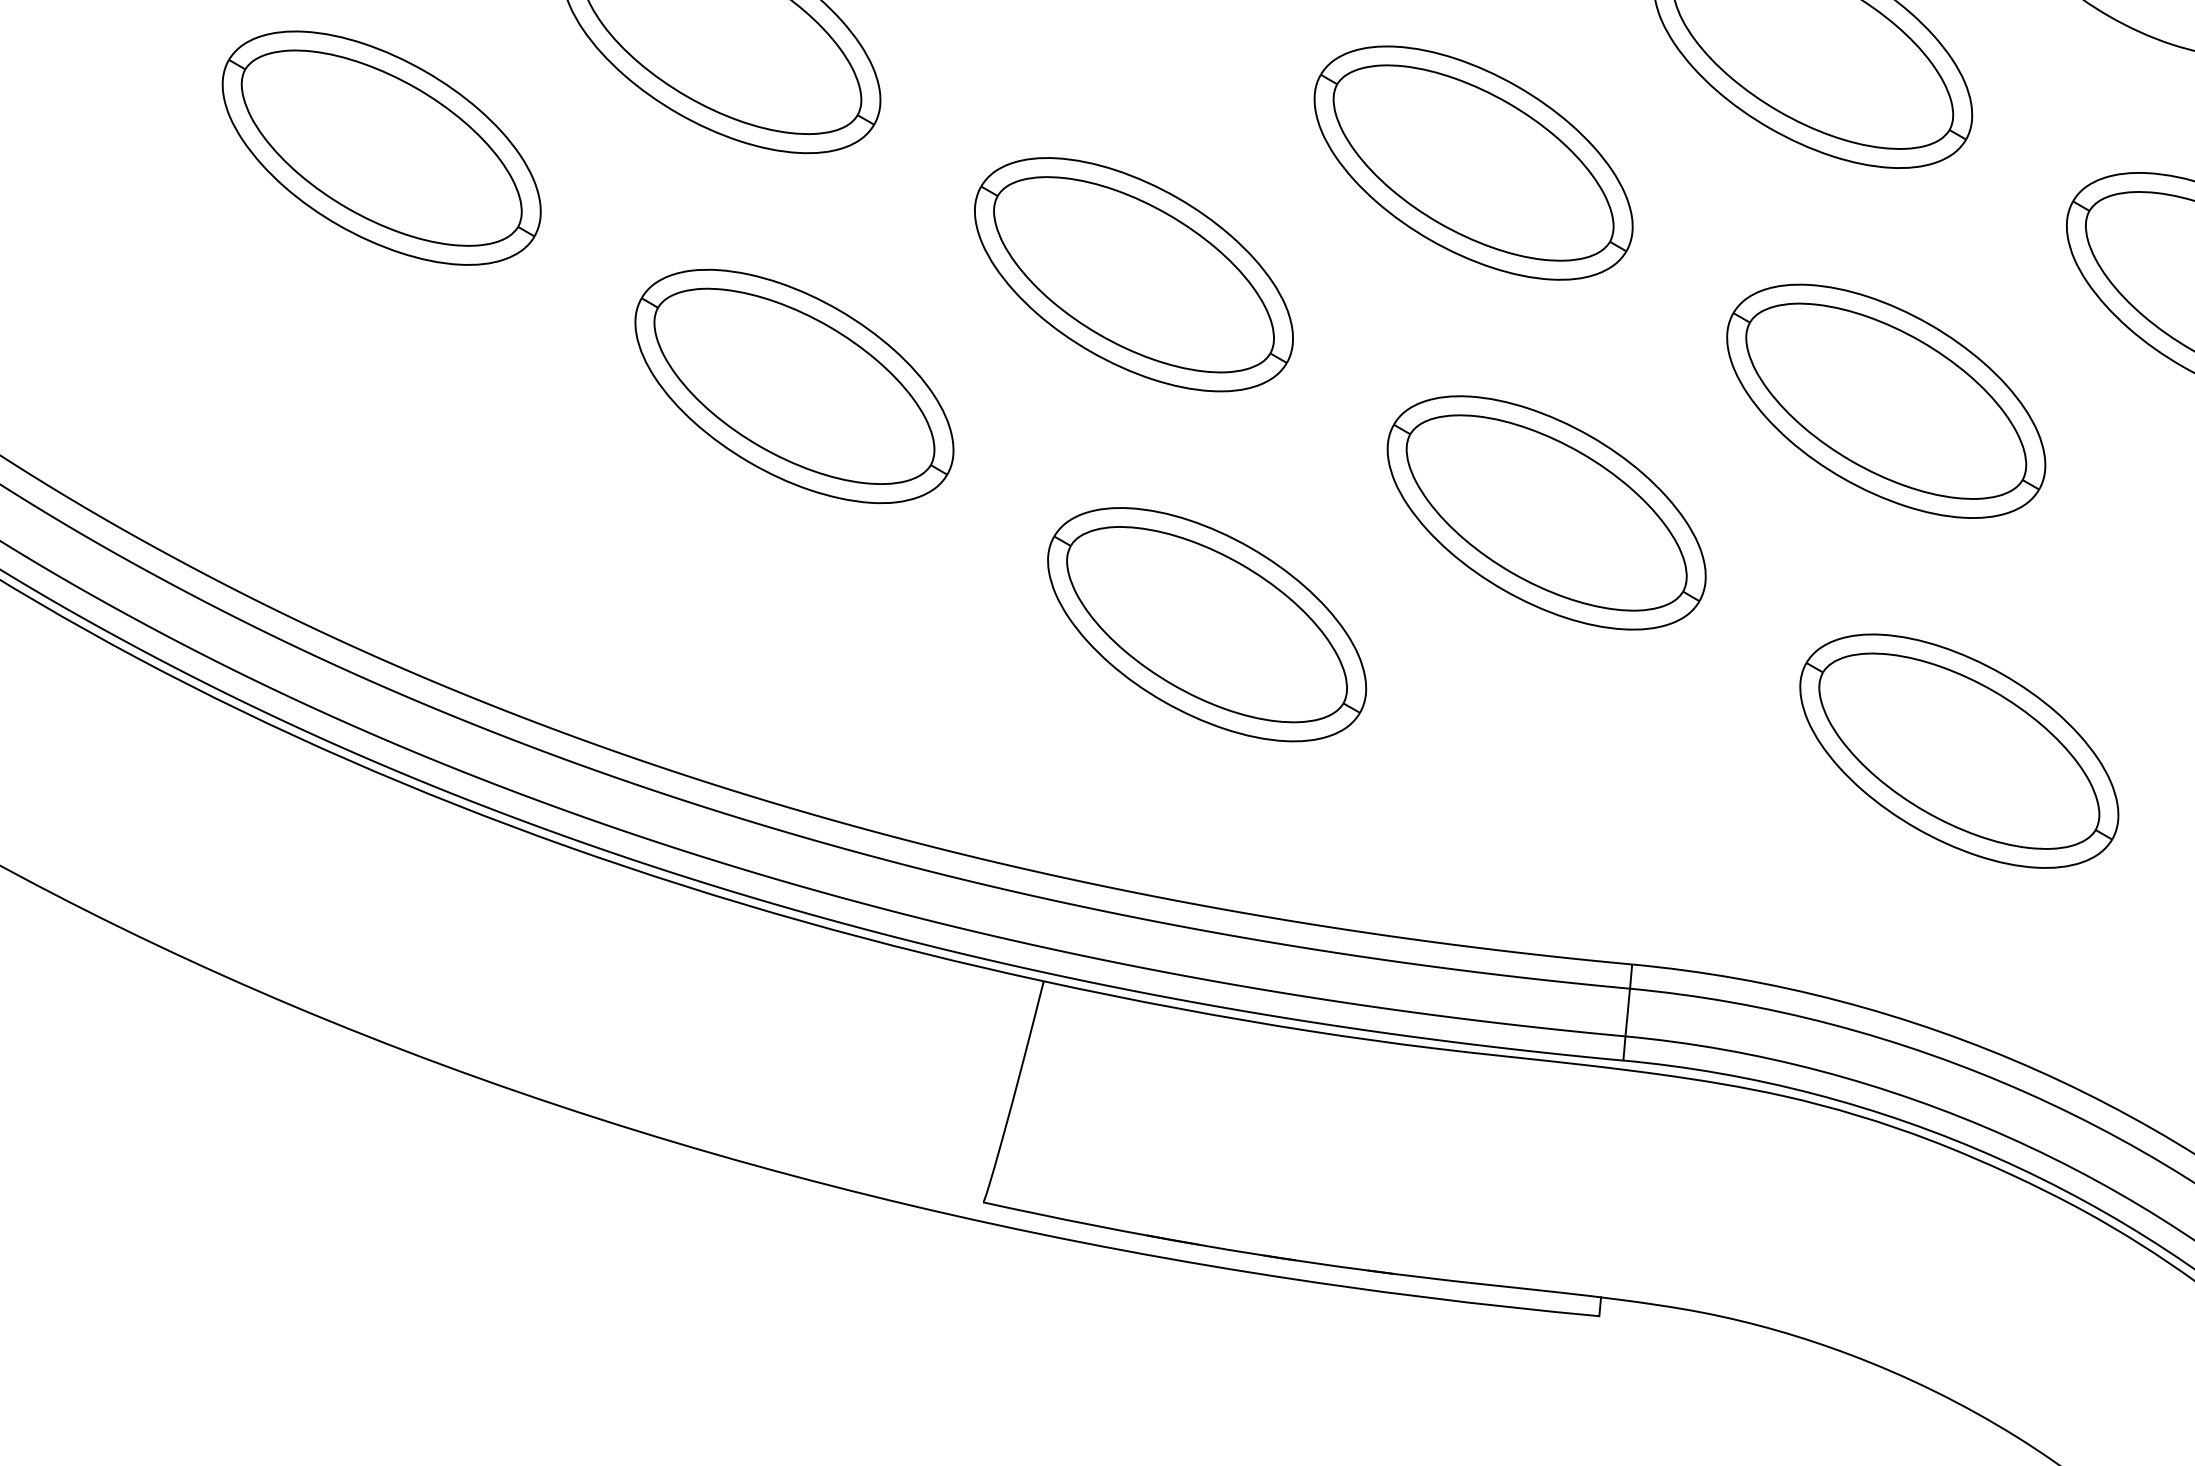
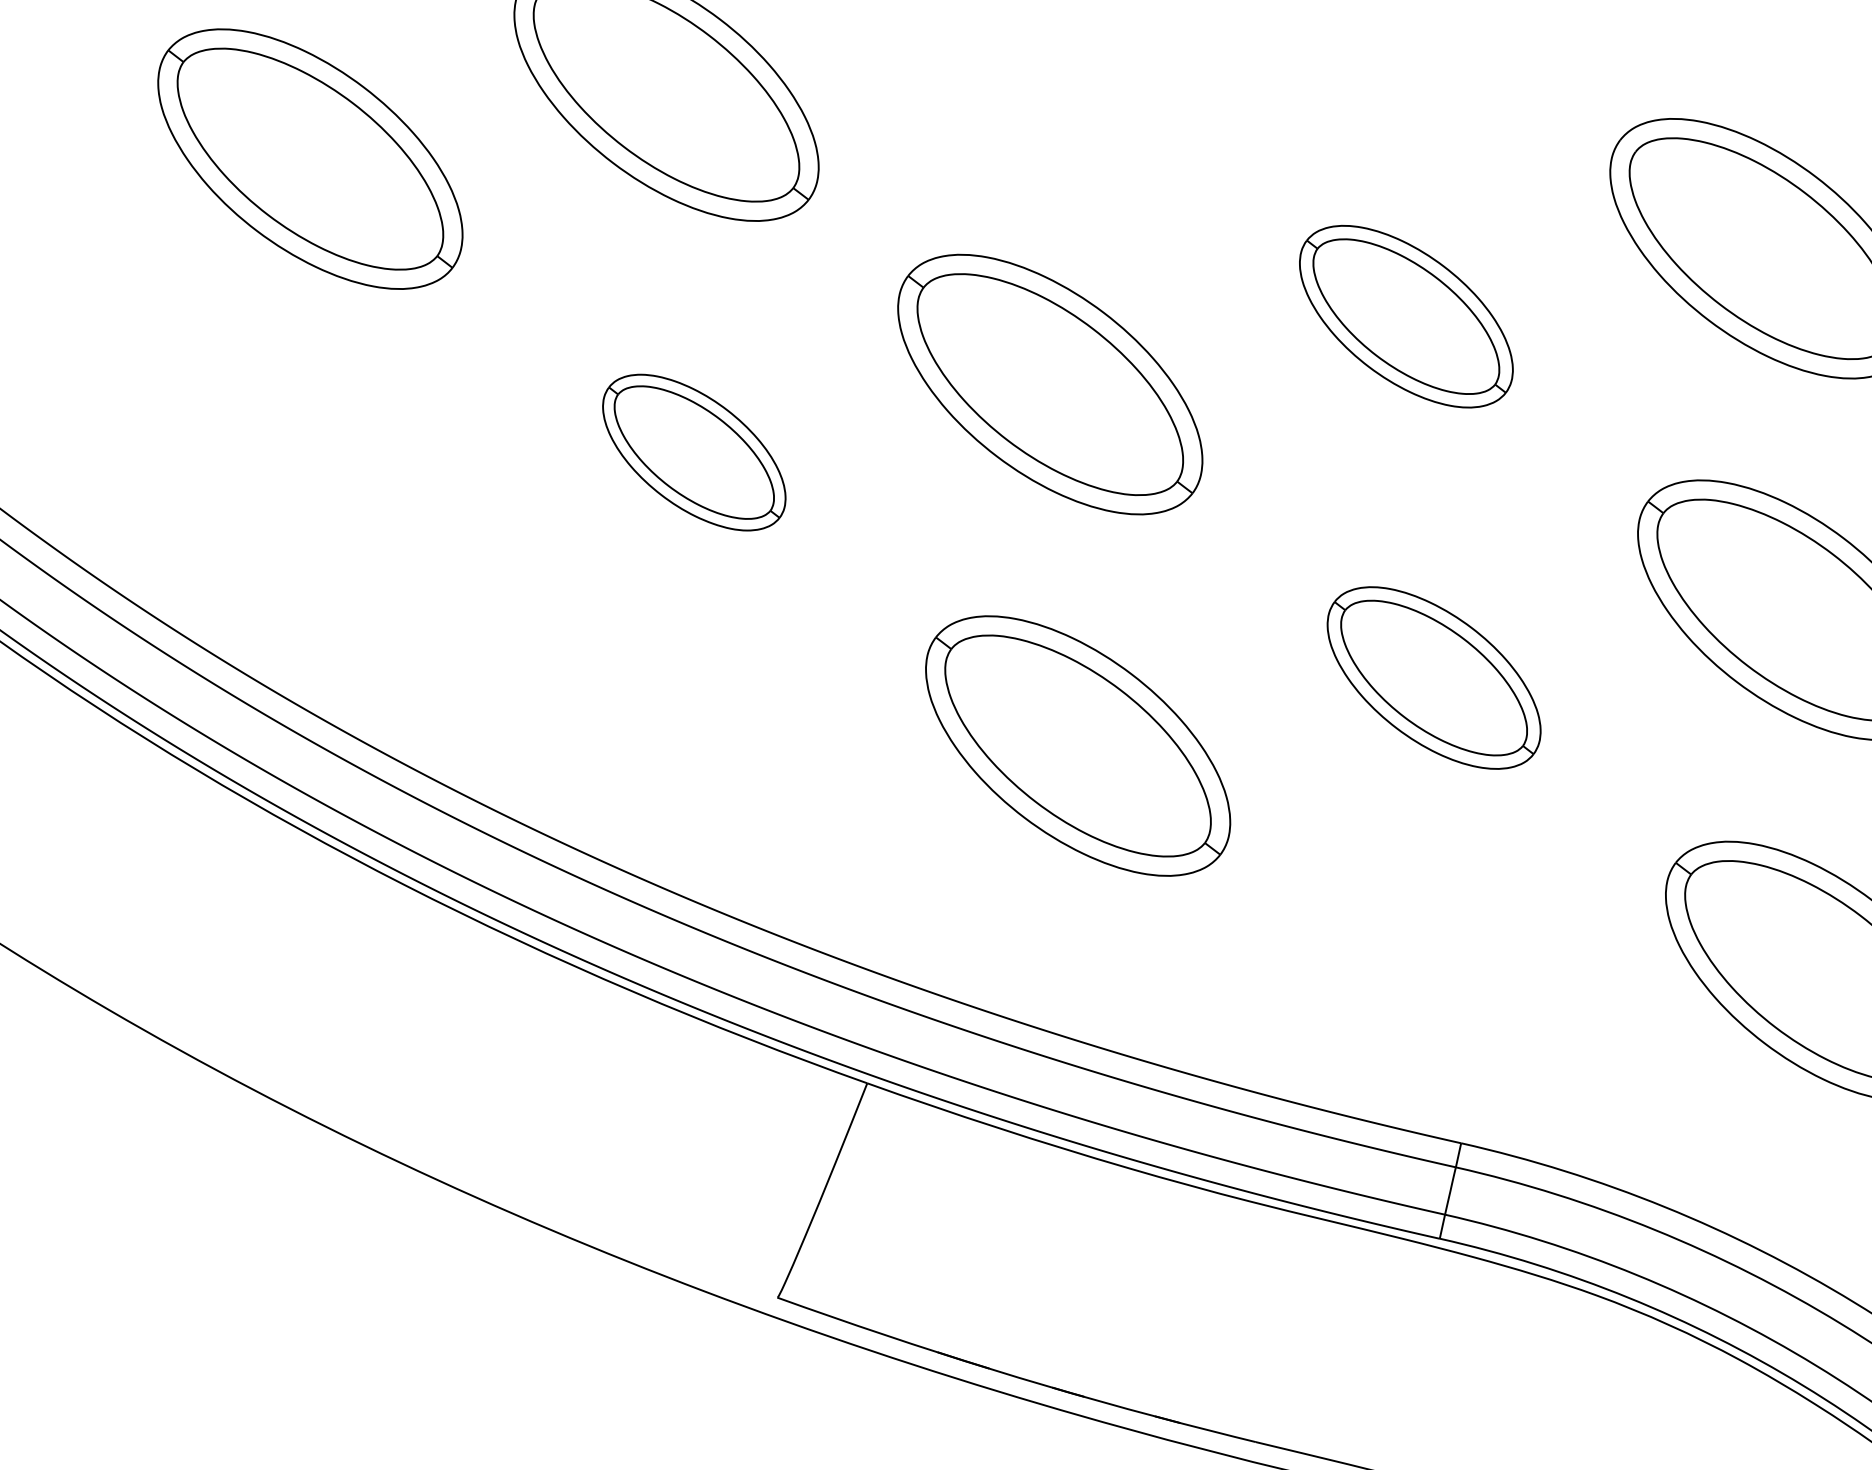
part: (1473, 162) -> (1406, 316), size x0.7
part: (794, 386) -> (694, 452), size x0.6
part: (1546, 512) -> (1434, 677), size x0.7

